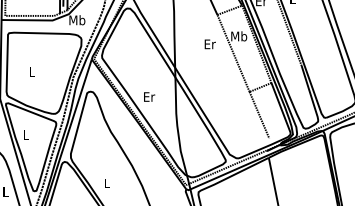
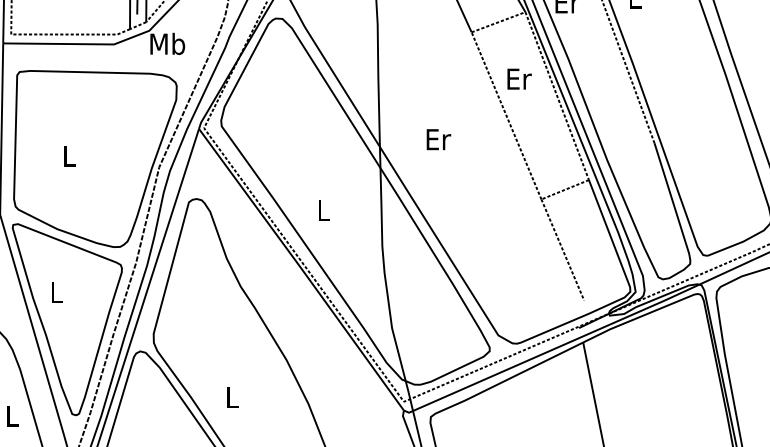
text: (239, 36) -> (519, 79), Mb -> Er
text: (209, 44) -> (437, 139), moved
text: (149, 96) -> (324, 209), Er -> L

